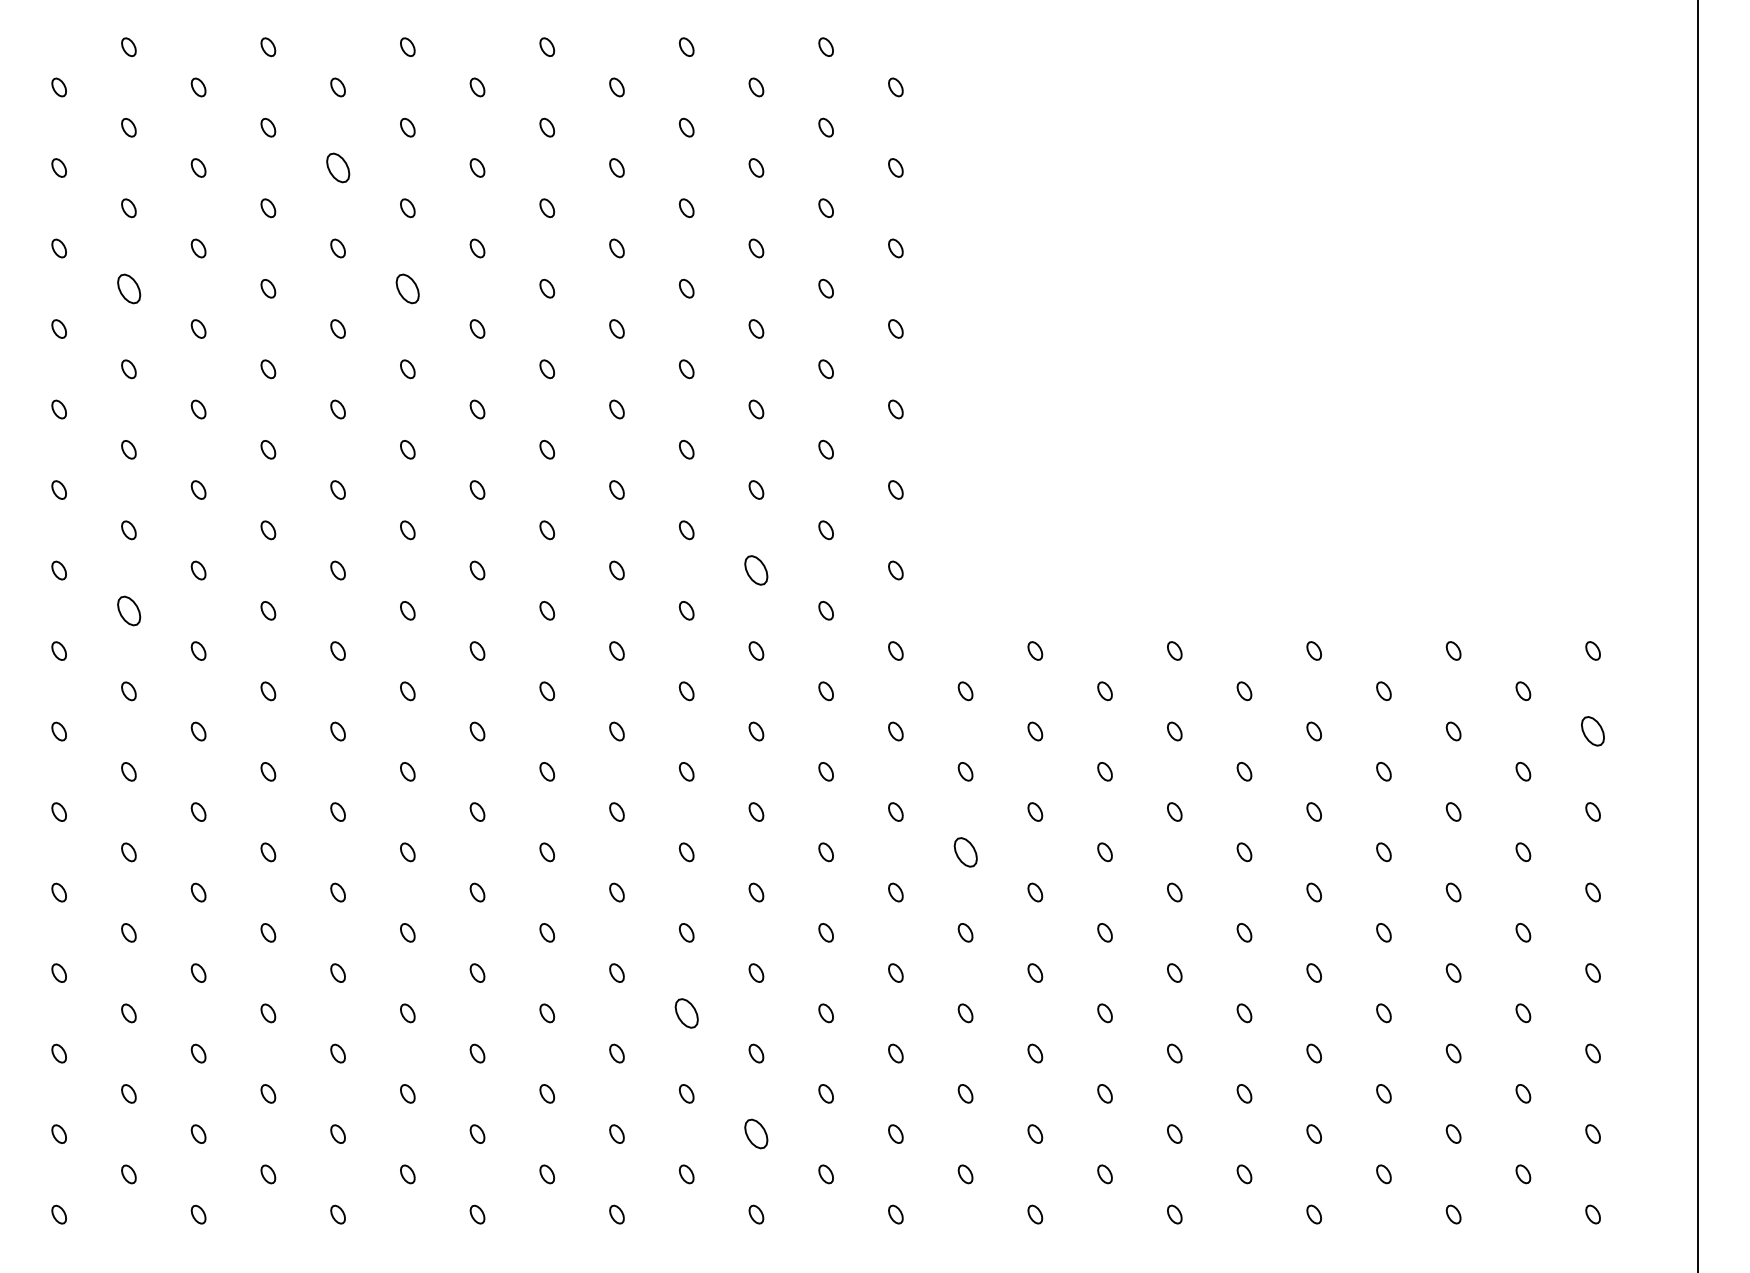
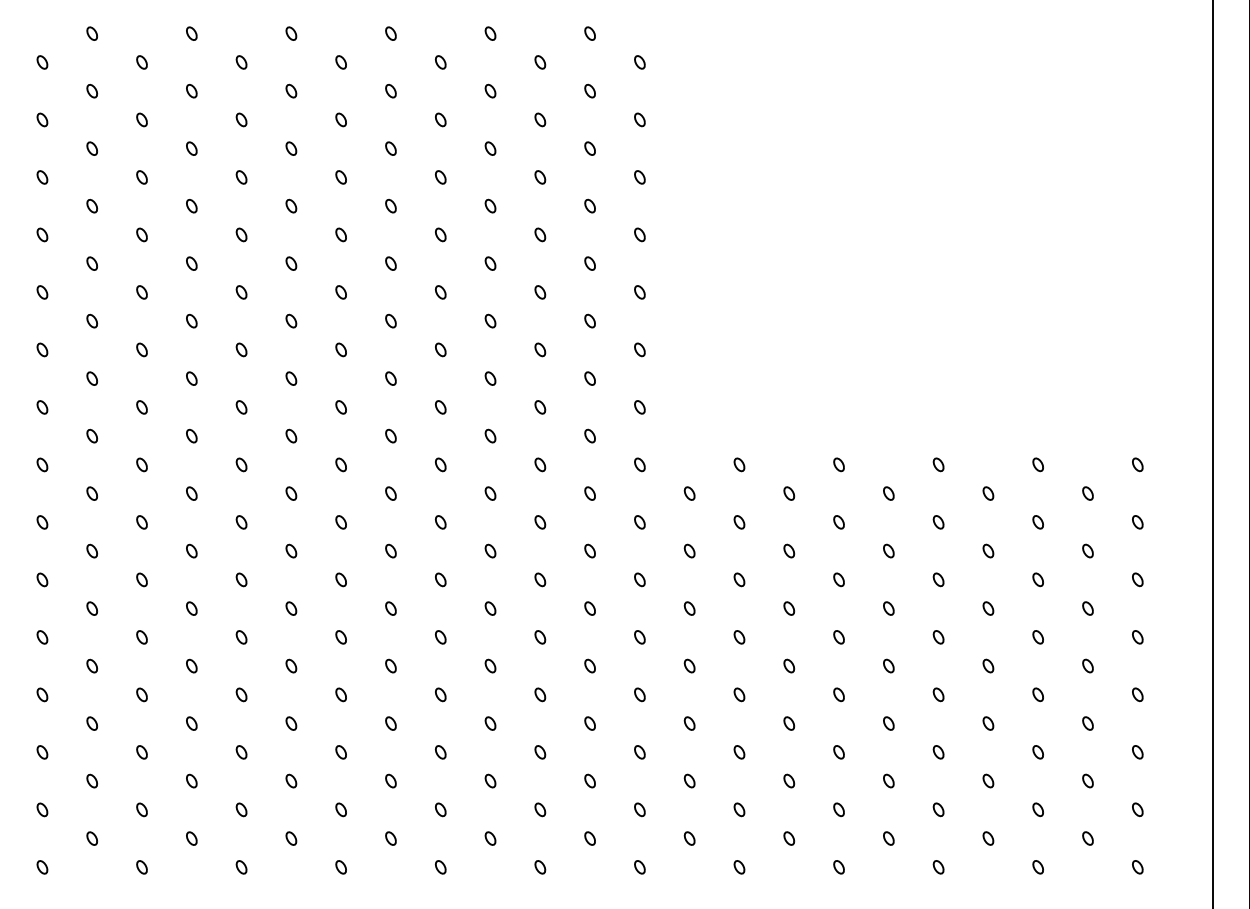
part: (337, 167) -> (241, 119), size x0.62
part: (127, 287) -> (91, 205), size x0.62
part: (407, 287) -> (291, 205), size x0.62
part: (756, 570) -> (540, 407), size x0.62
part: (127, 609) -> (91, 435), size x0.62
part: (1592, 731) -> (1137, 522), size x0.62
part: (965, 852) -> (689, 608), size x0.62
part: (686, 1013) -> (490, 723), size x0.62
part: (756, 1133) -> (540, 809), size x0.62

